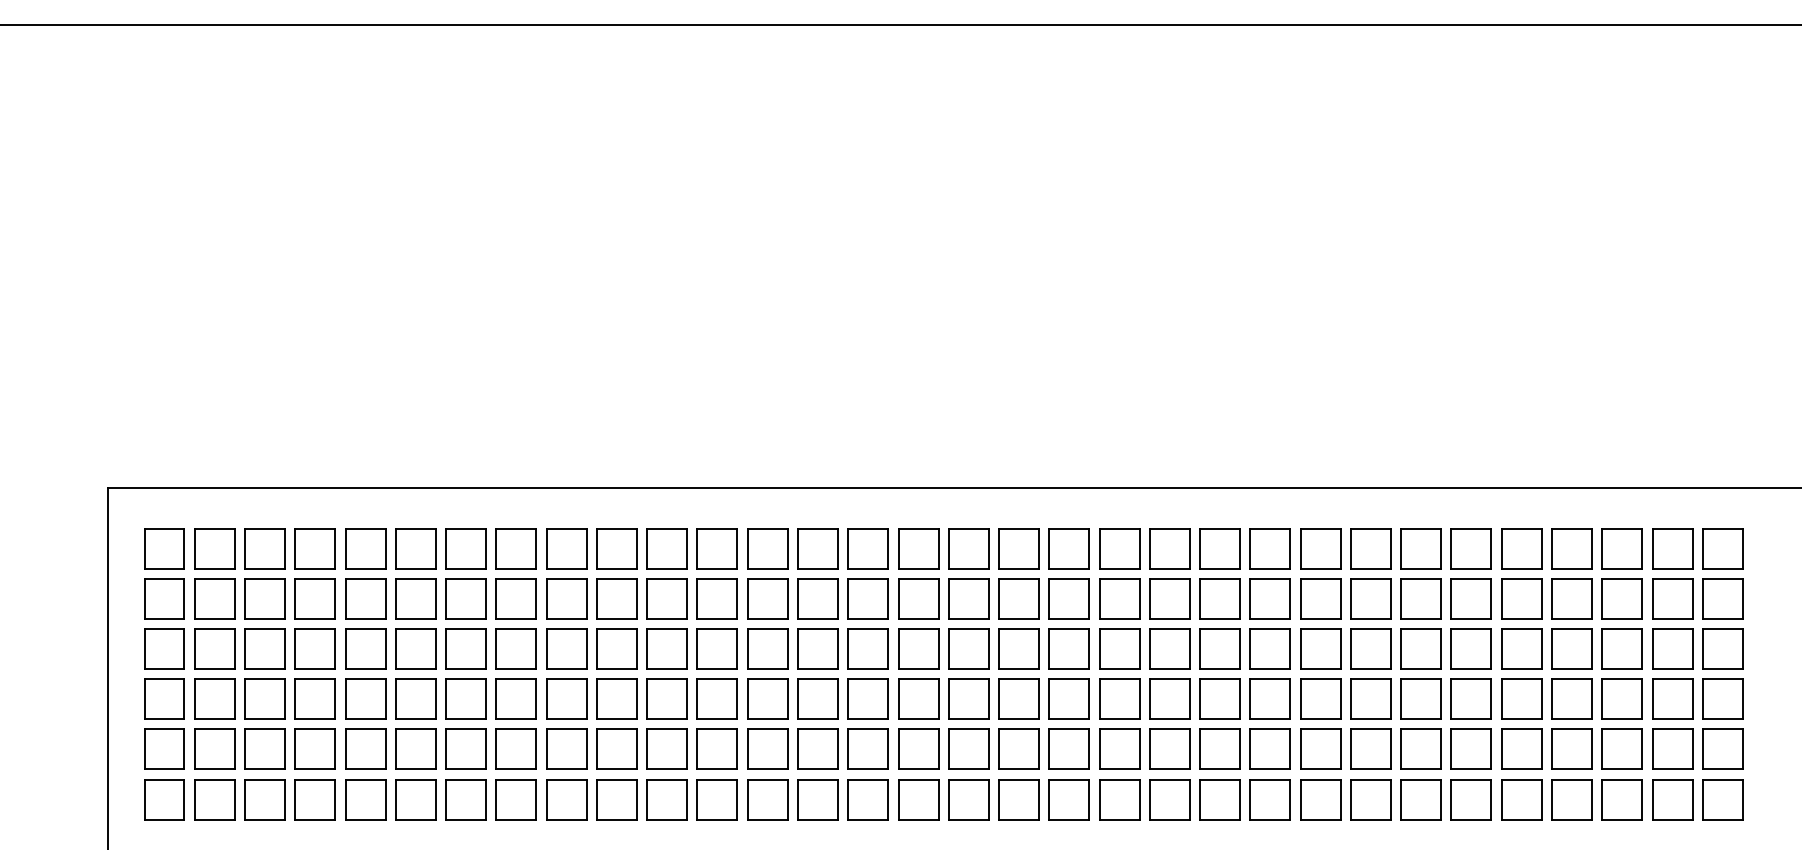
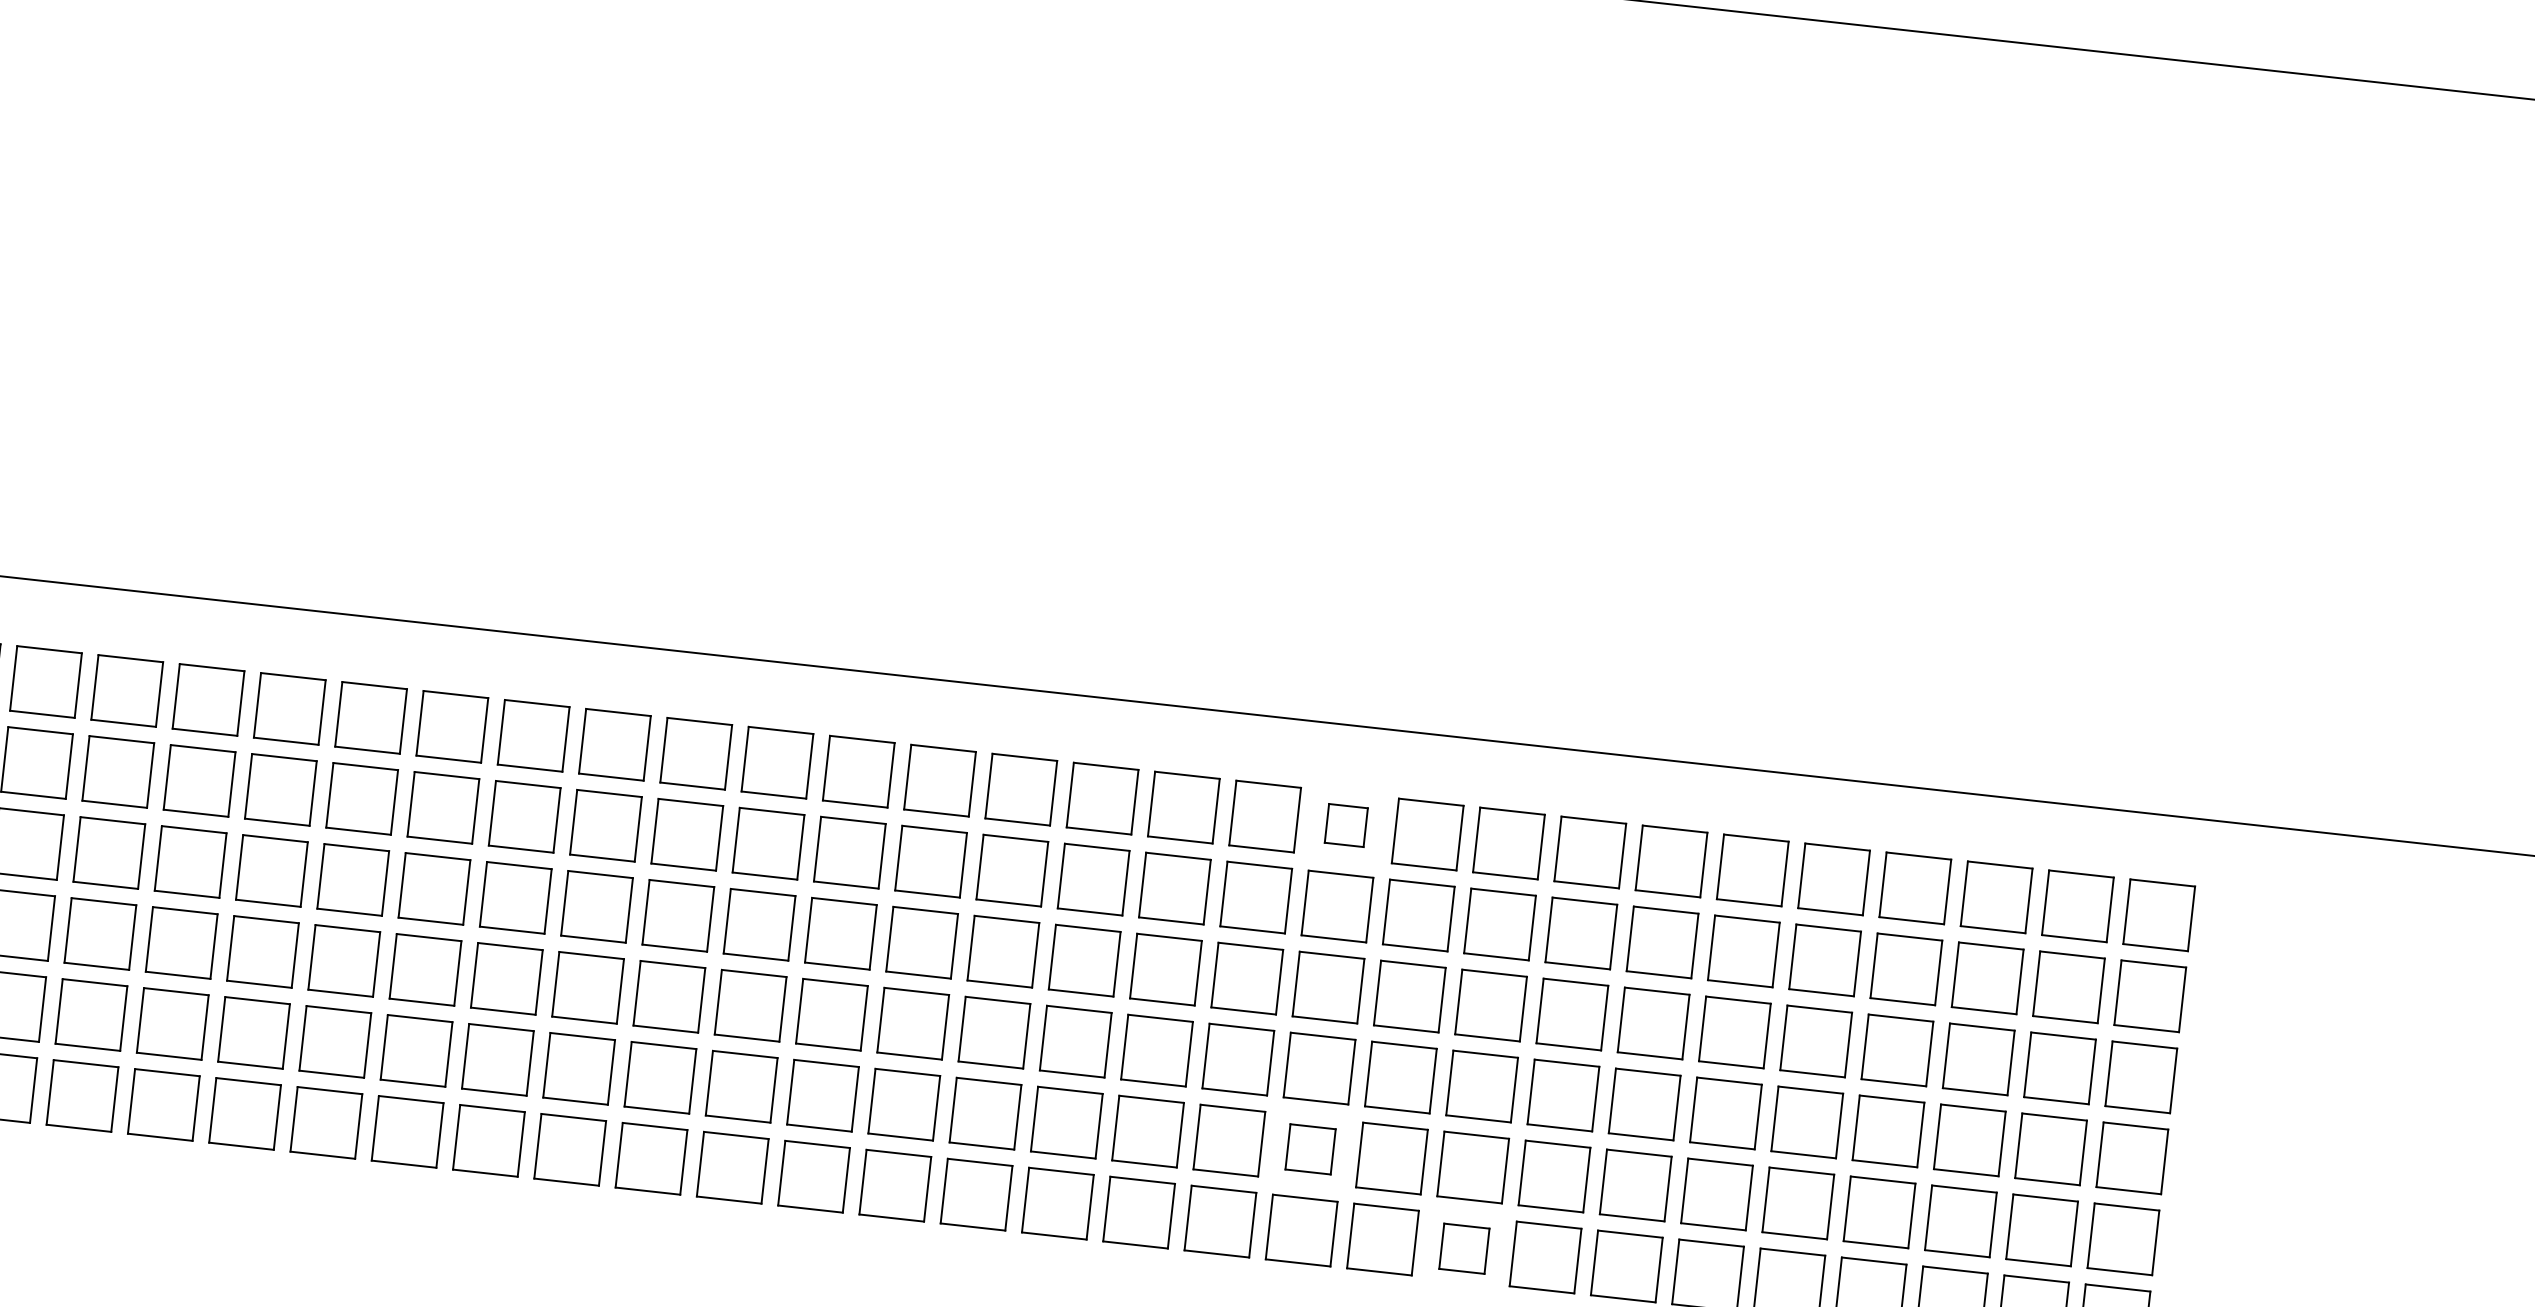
part: (1219, 548) -> (1345, 824), size x0.6
part: (1219, 748) -> (1309, 1147), size x0.7
part: (1320, 799) -> (1464, 1248), size x0.7

